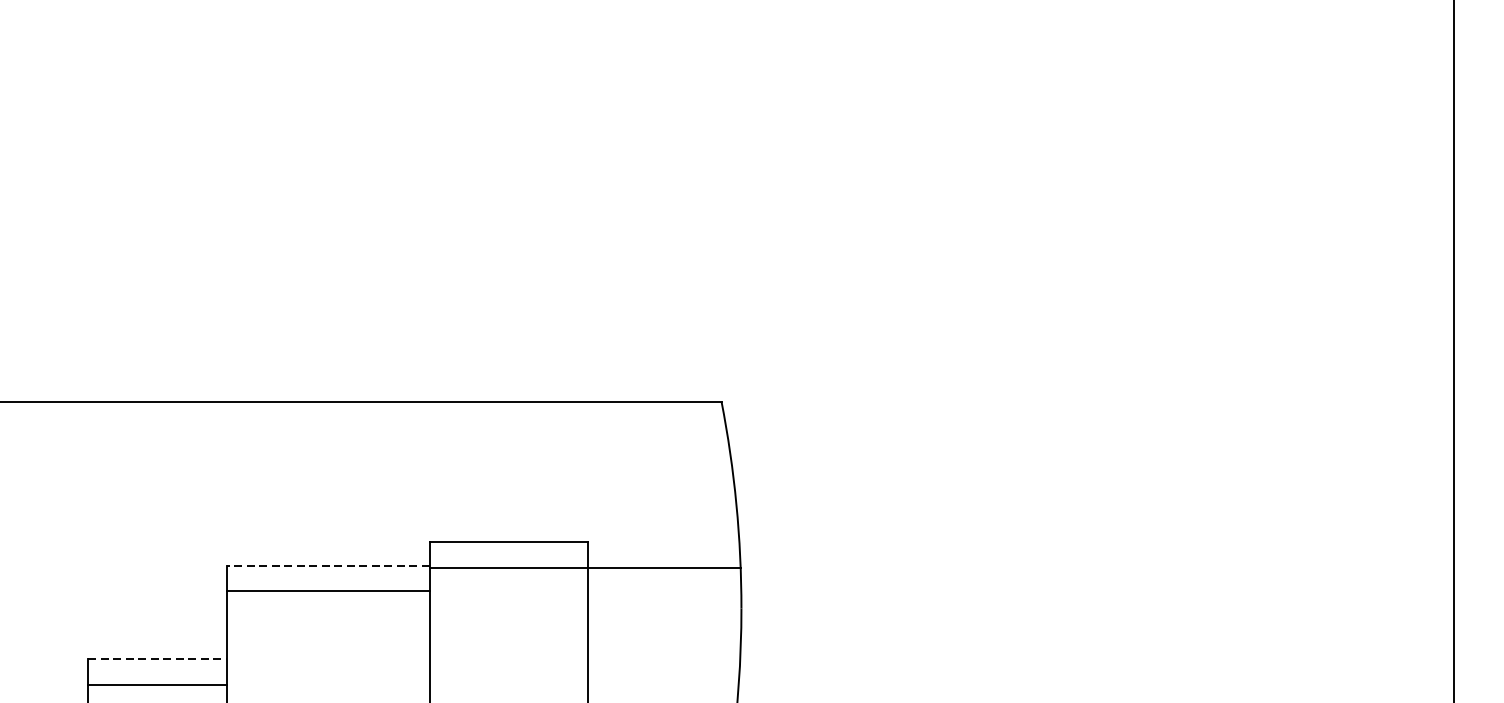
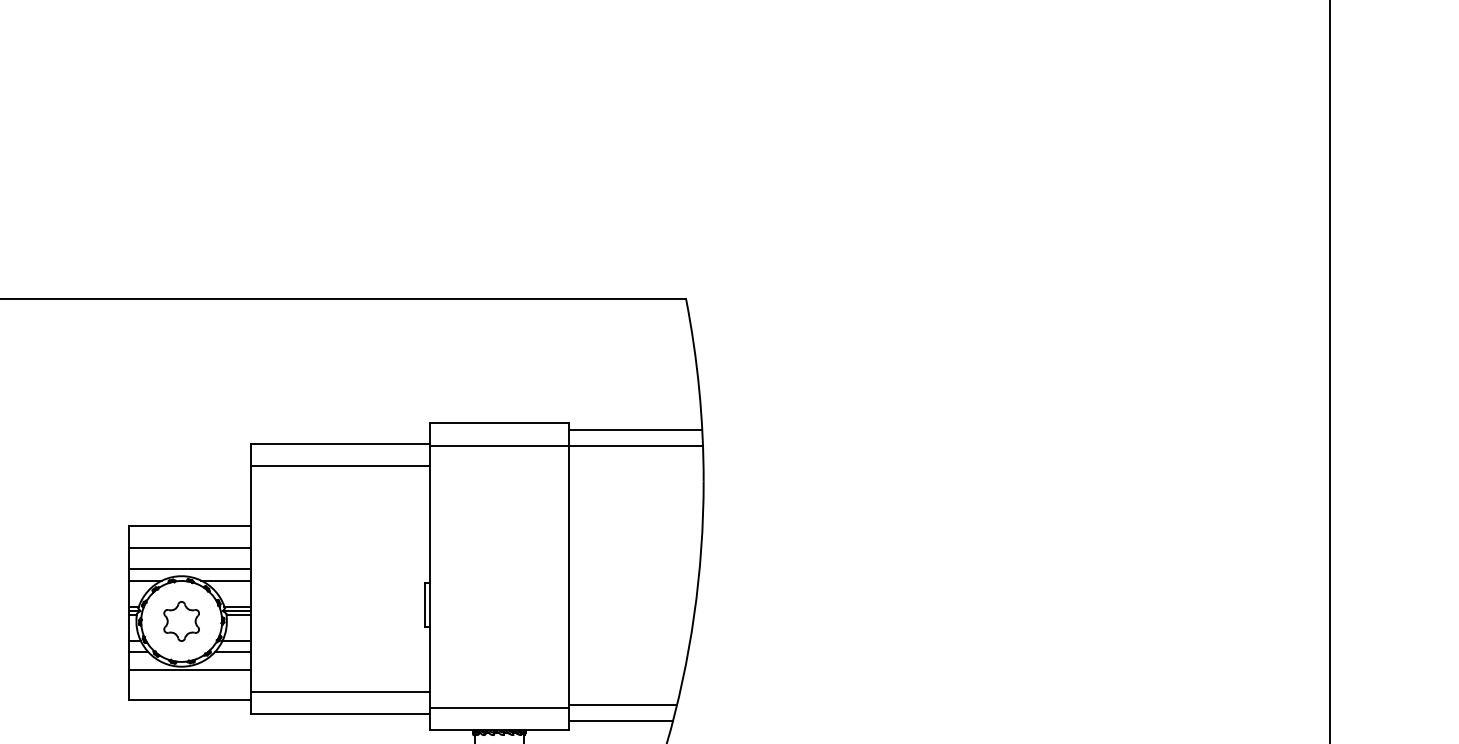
line: (663, 549) -> (635, 429), added
line: (328, 565) -> (340, 443), dashed -> solid
line: (157, 658) -> (190, 525), dashed -> solid

